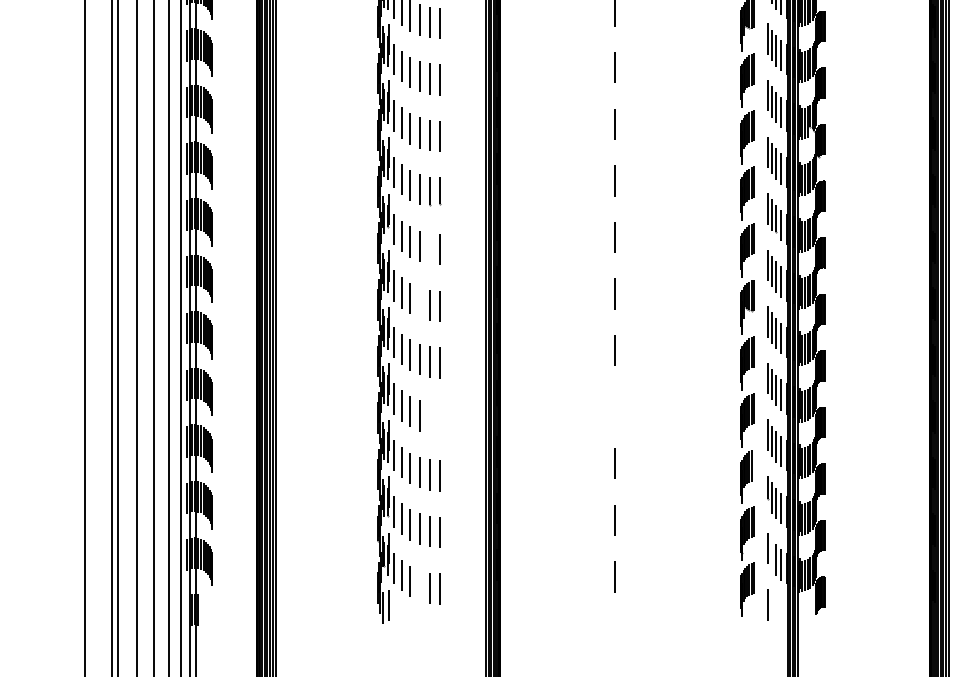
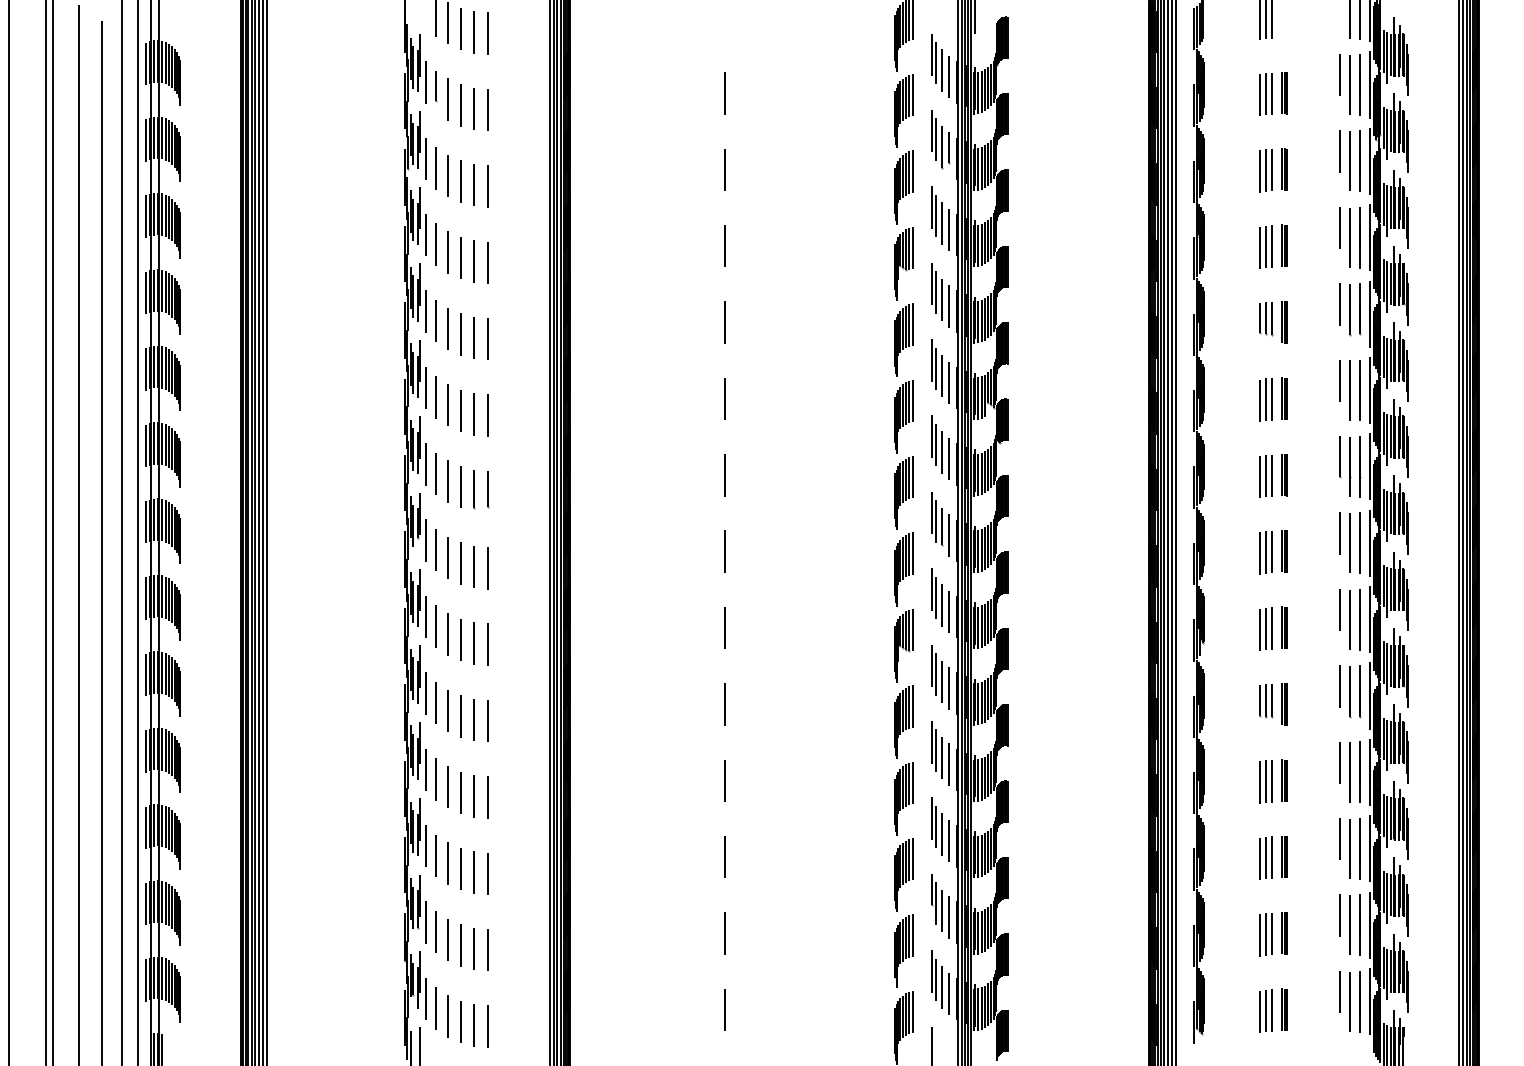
line: (429, 248) -> (474, 566), added
line: (419, 302) -> (460, 639), added
line: (614, 406) -> (724, 780), added
line: (429, 418) -> (473, 796), added
line: (440, 419) -> (488, 797), added
line: (754, 464) -> (912, 858), added
line: (771, 554) -> (936, 979), added
line: (419, 585) -> (460, 1021), added

